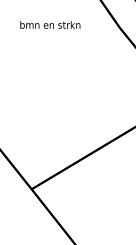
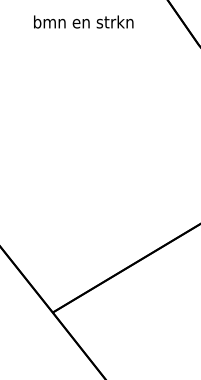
text: (50, 24) -> (83, 21), moved

